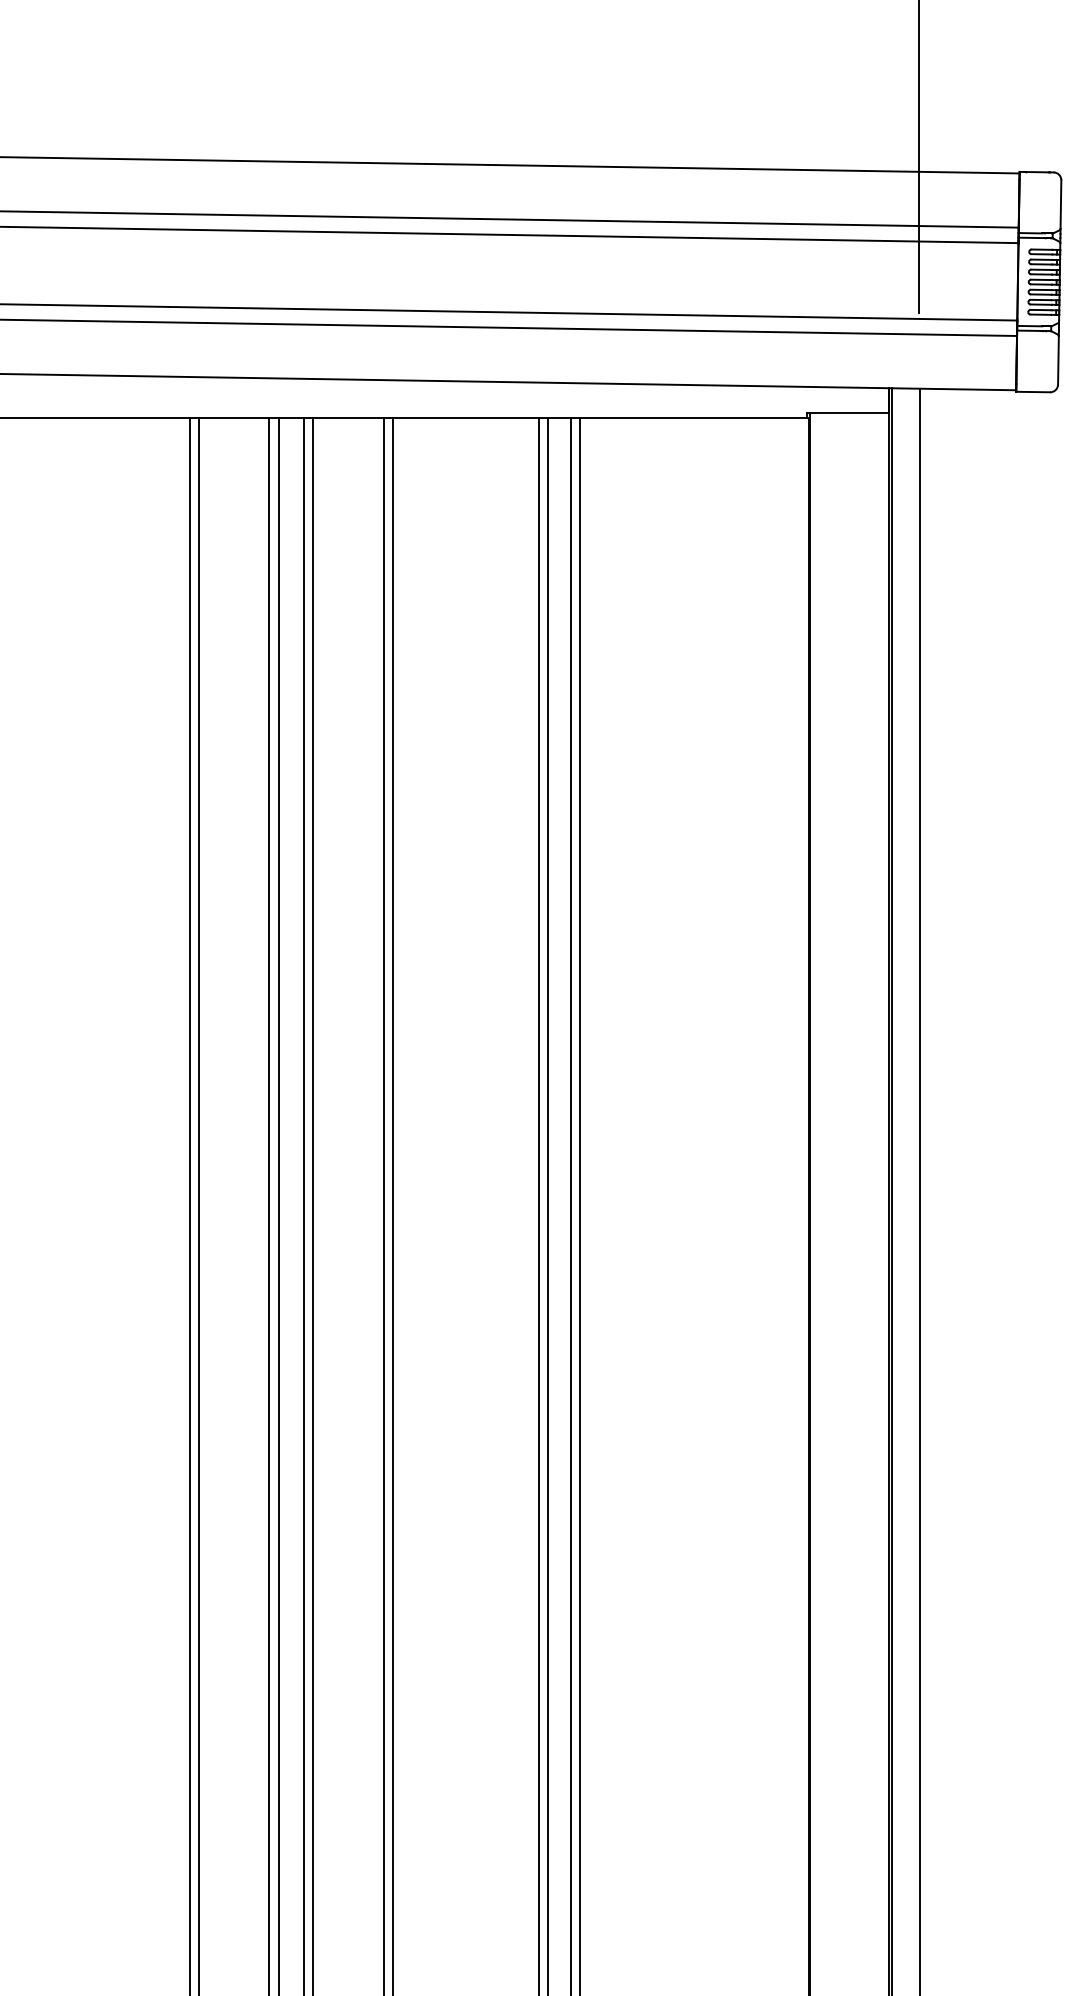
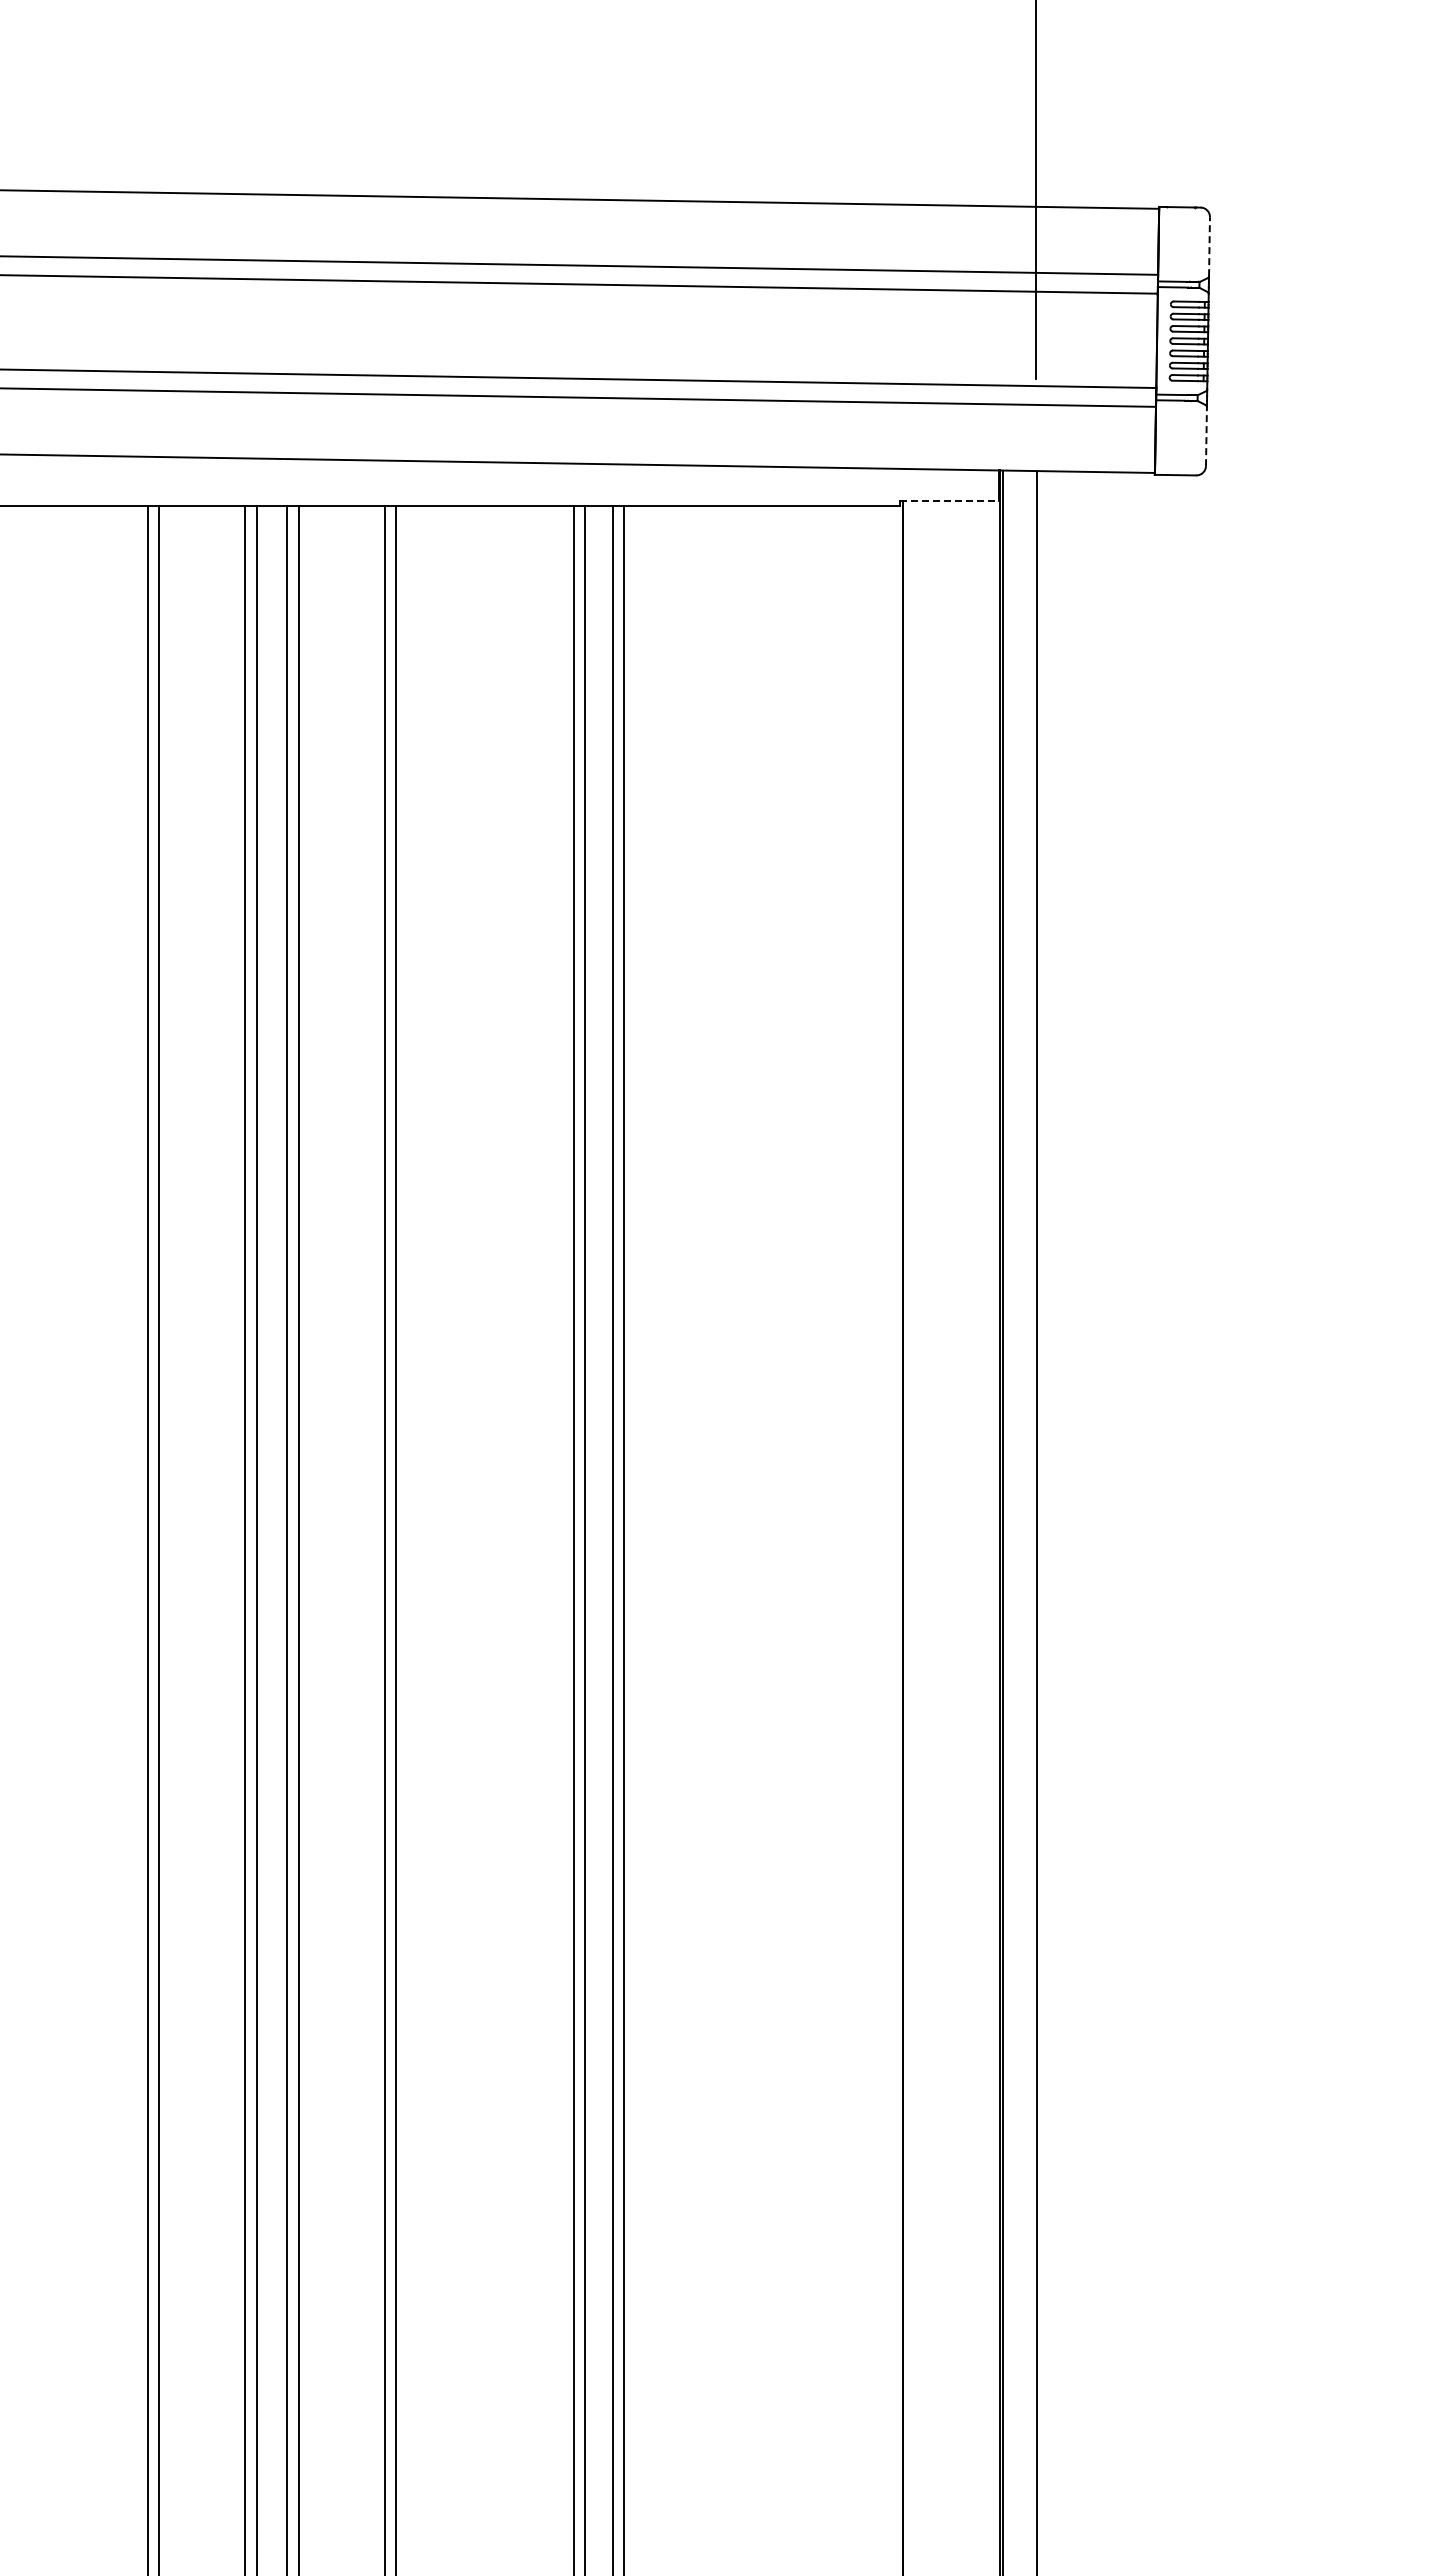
line: (1060, 204) -> (1209, 246), solid -> dashed
line: (1058, 360) -> (1206, 436), solid -> dashed
line: (847, 412) -> (949, 500), solid -> dashed

